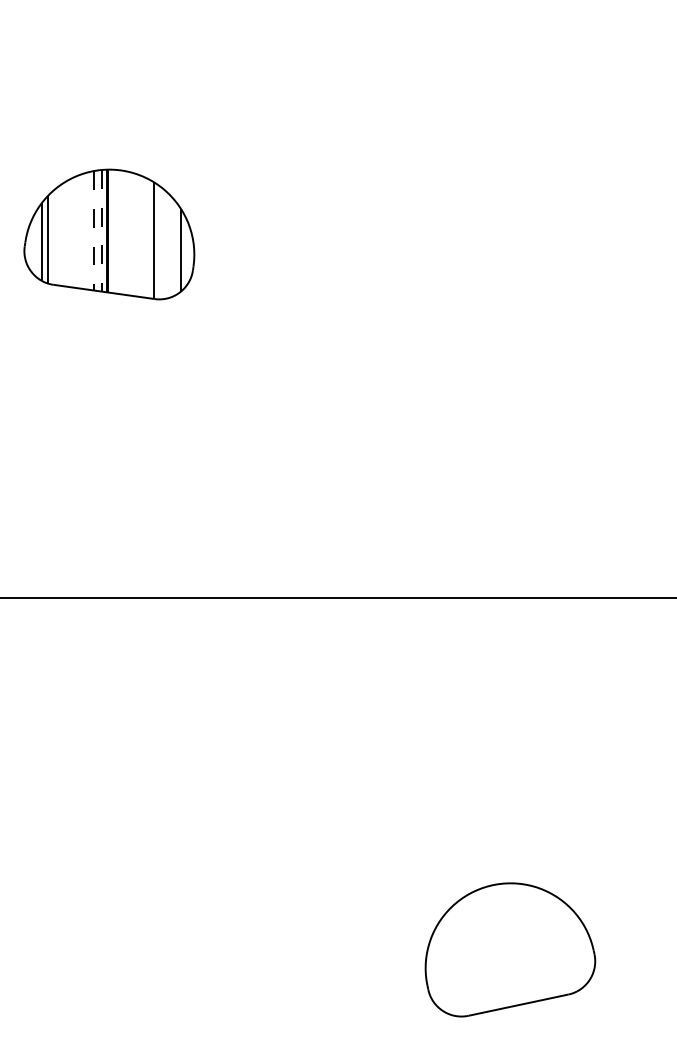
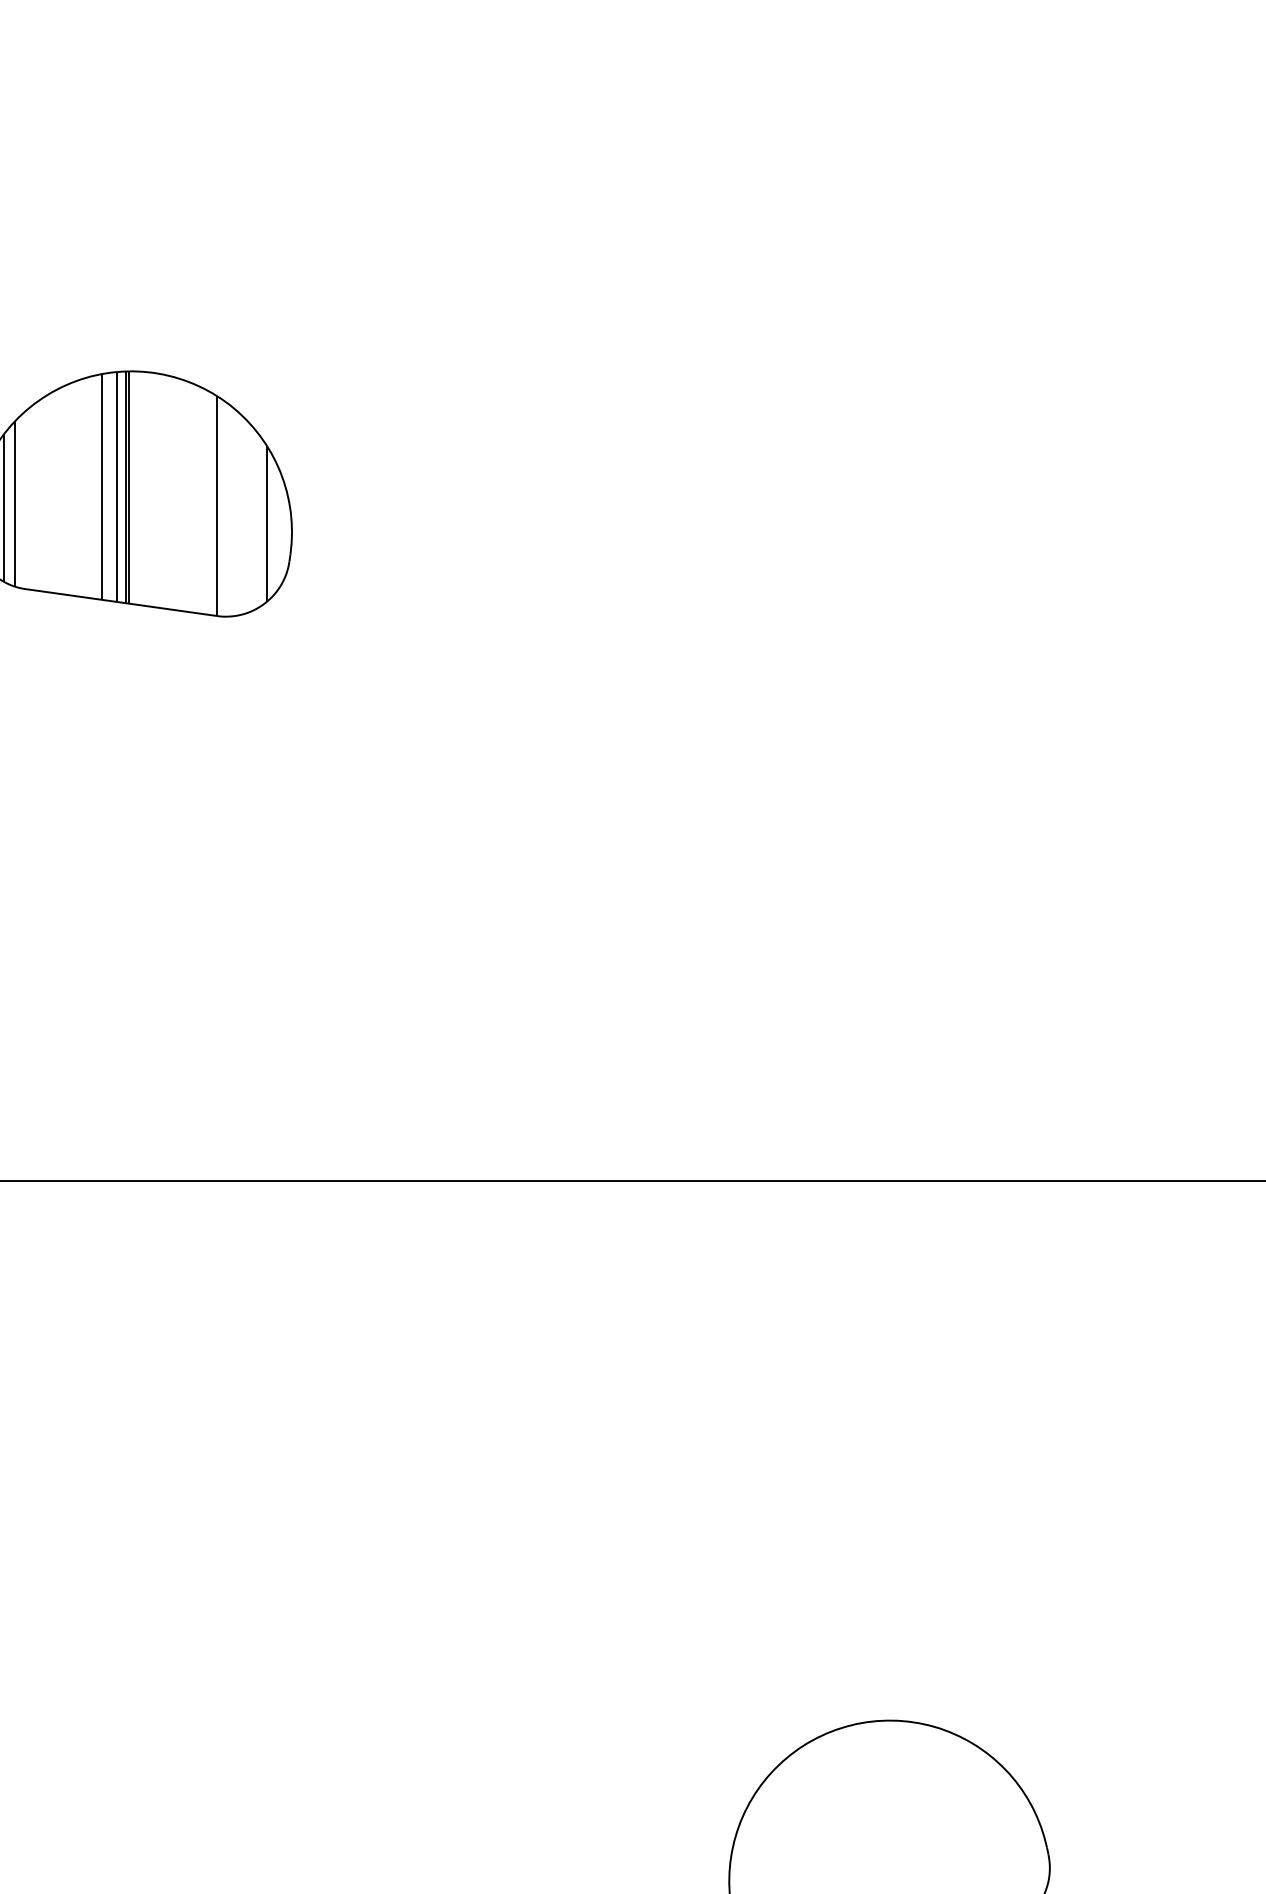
line: (93, 230) -> (101, 486), dashed -> solid
line: (101, 230) -> (116, 486), dashed -> solid

